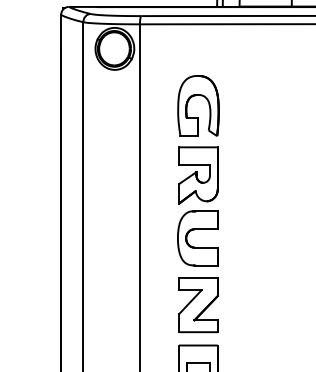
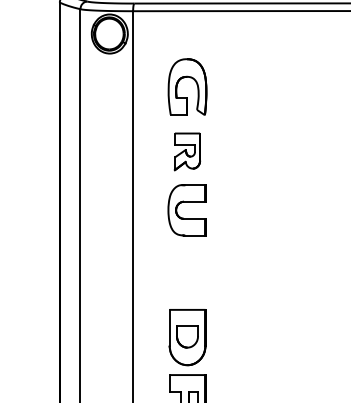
part: (198, 175) -> (187, 151), size x0.7
part: (198, 305) -> (187, 272), removed

